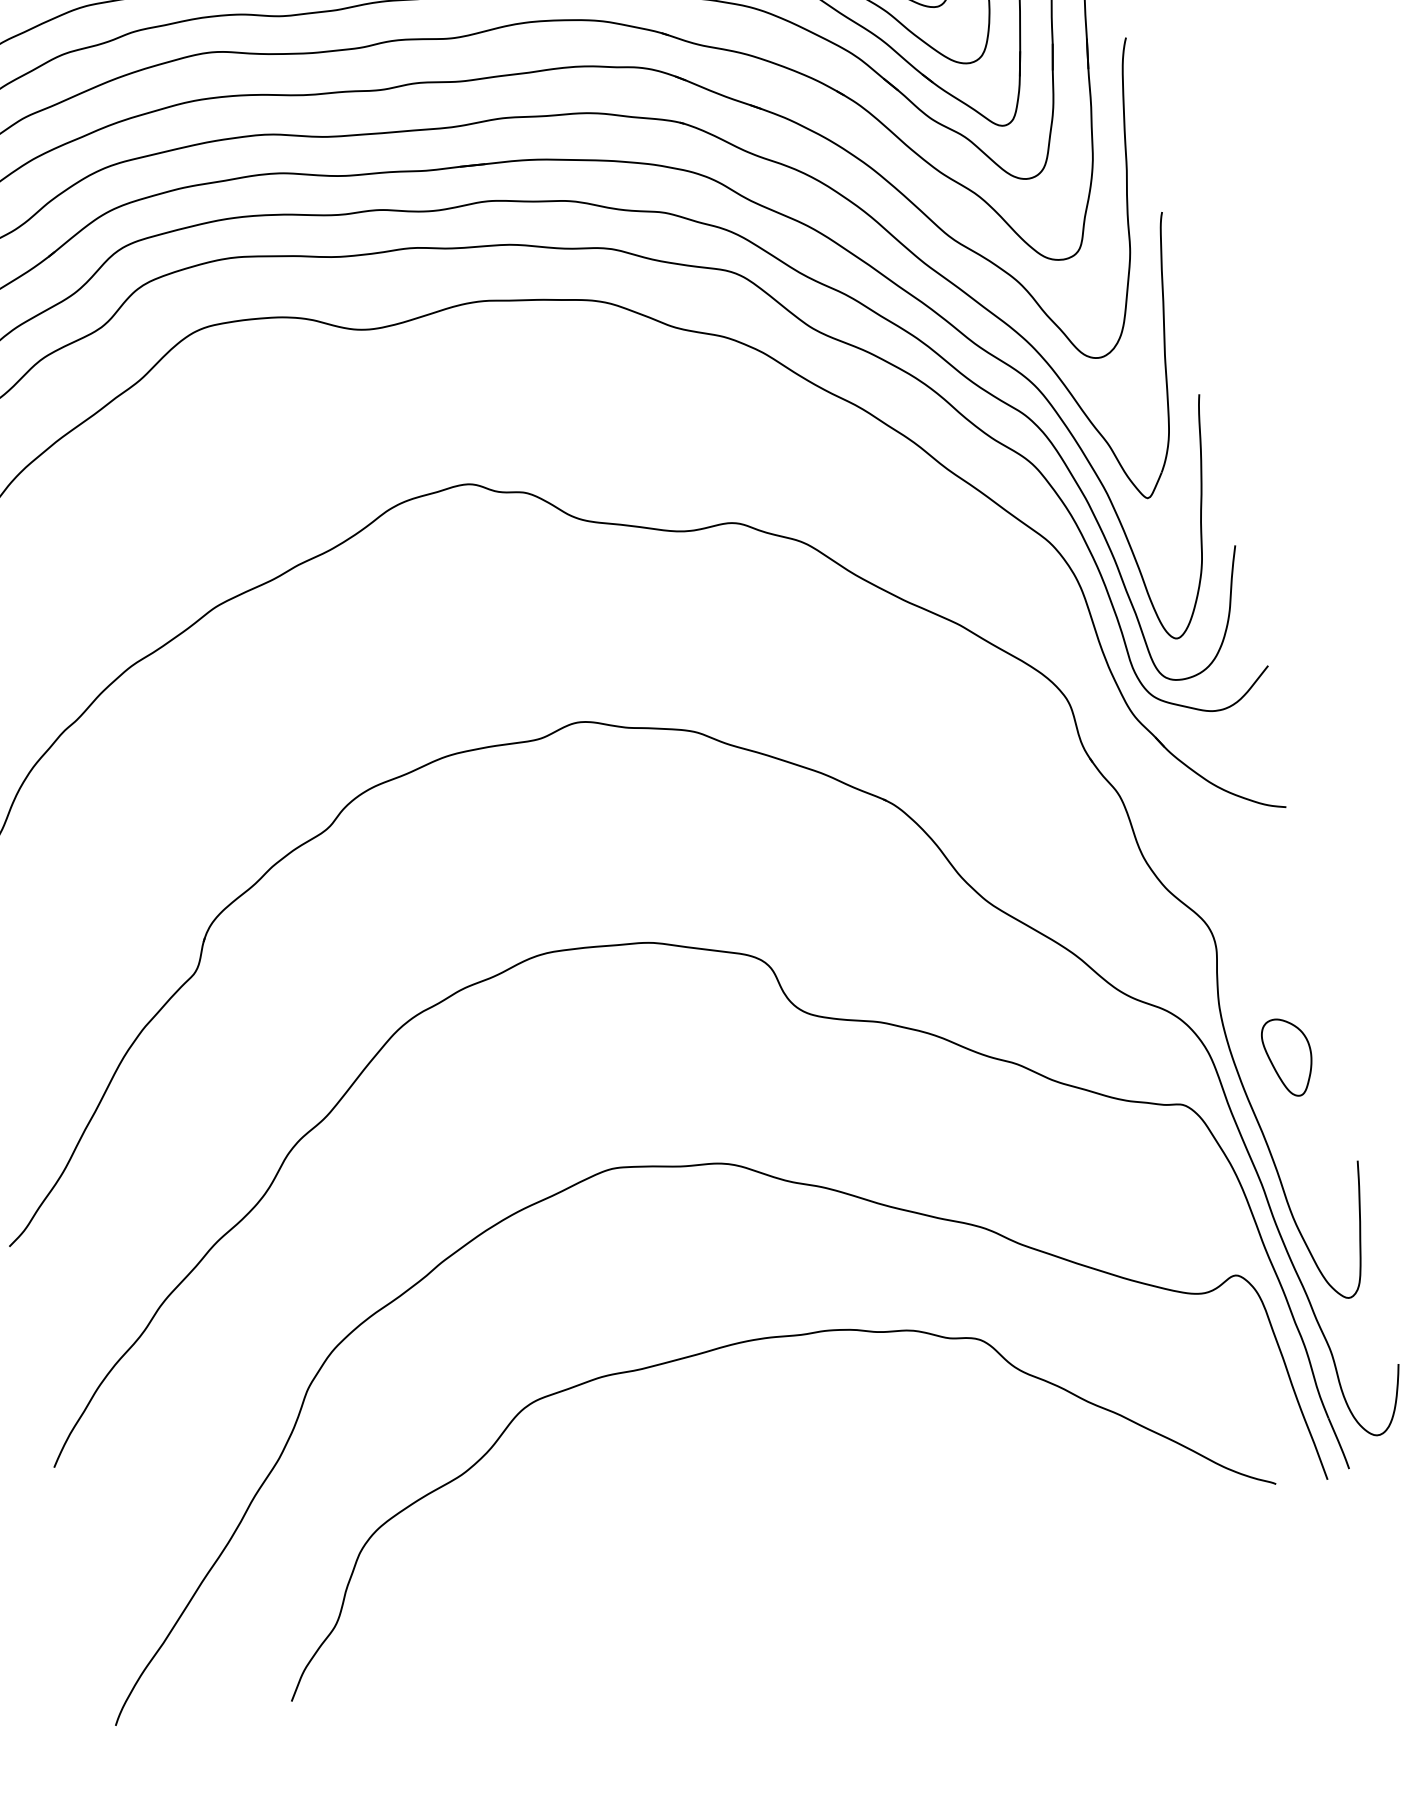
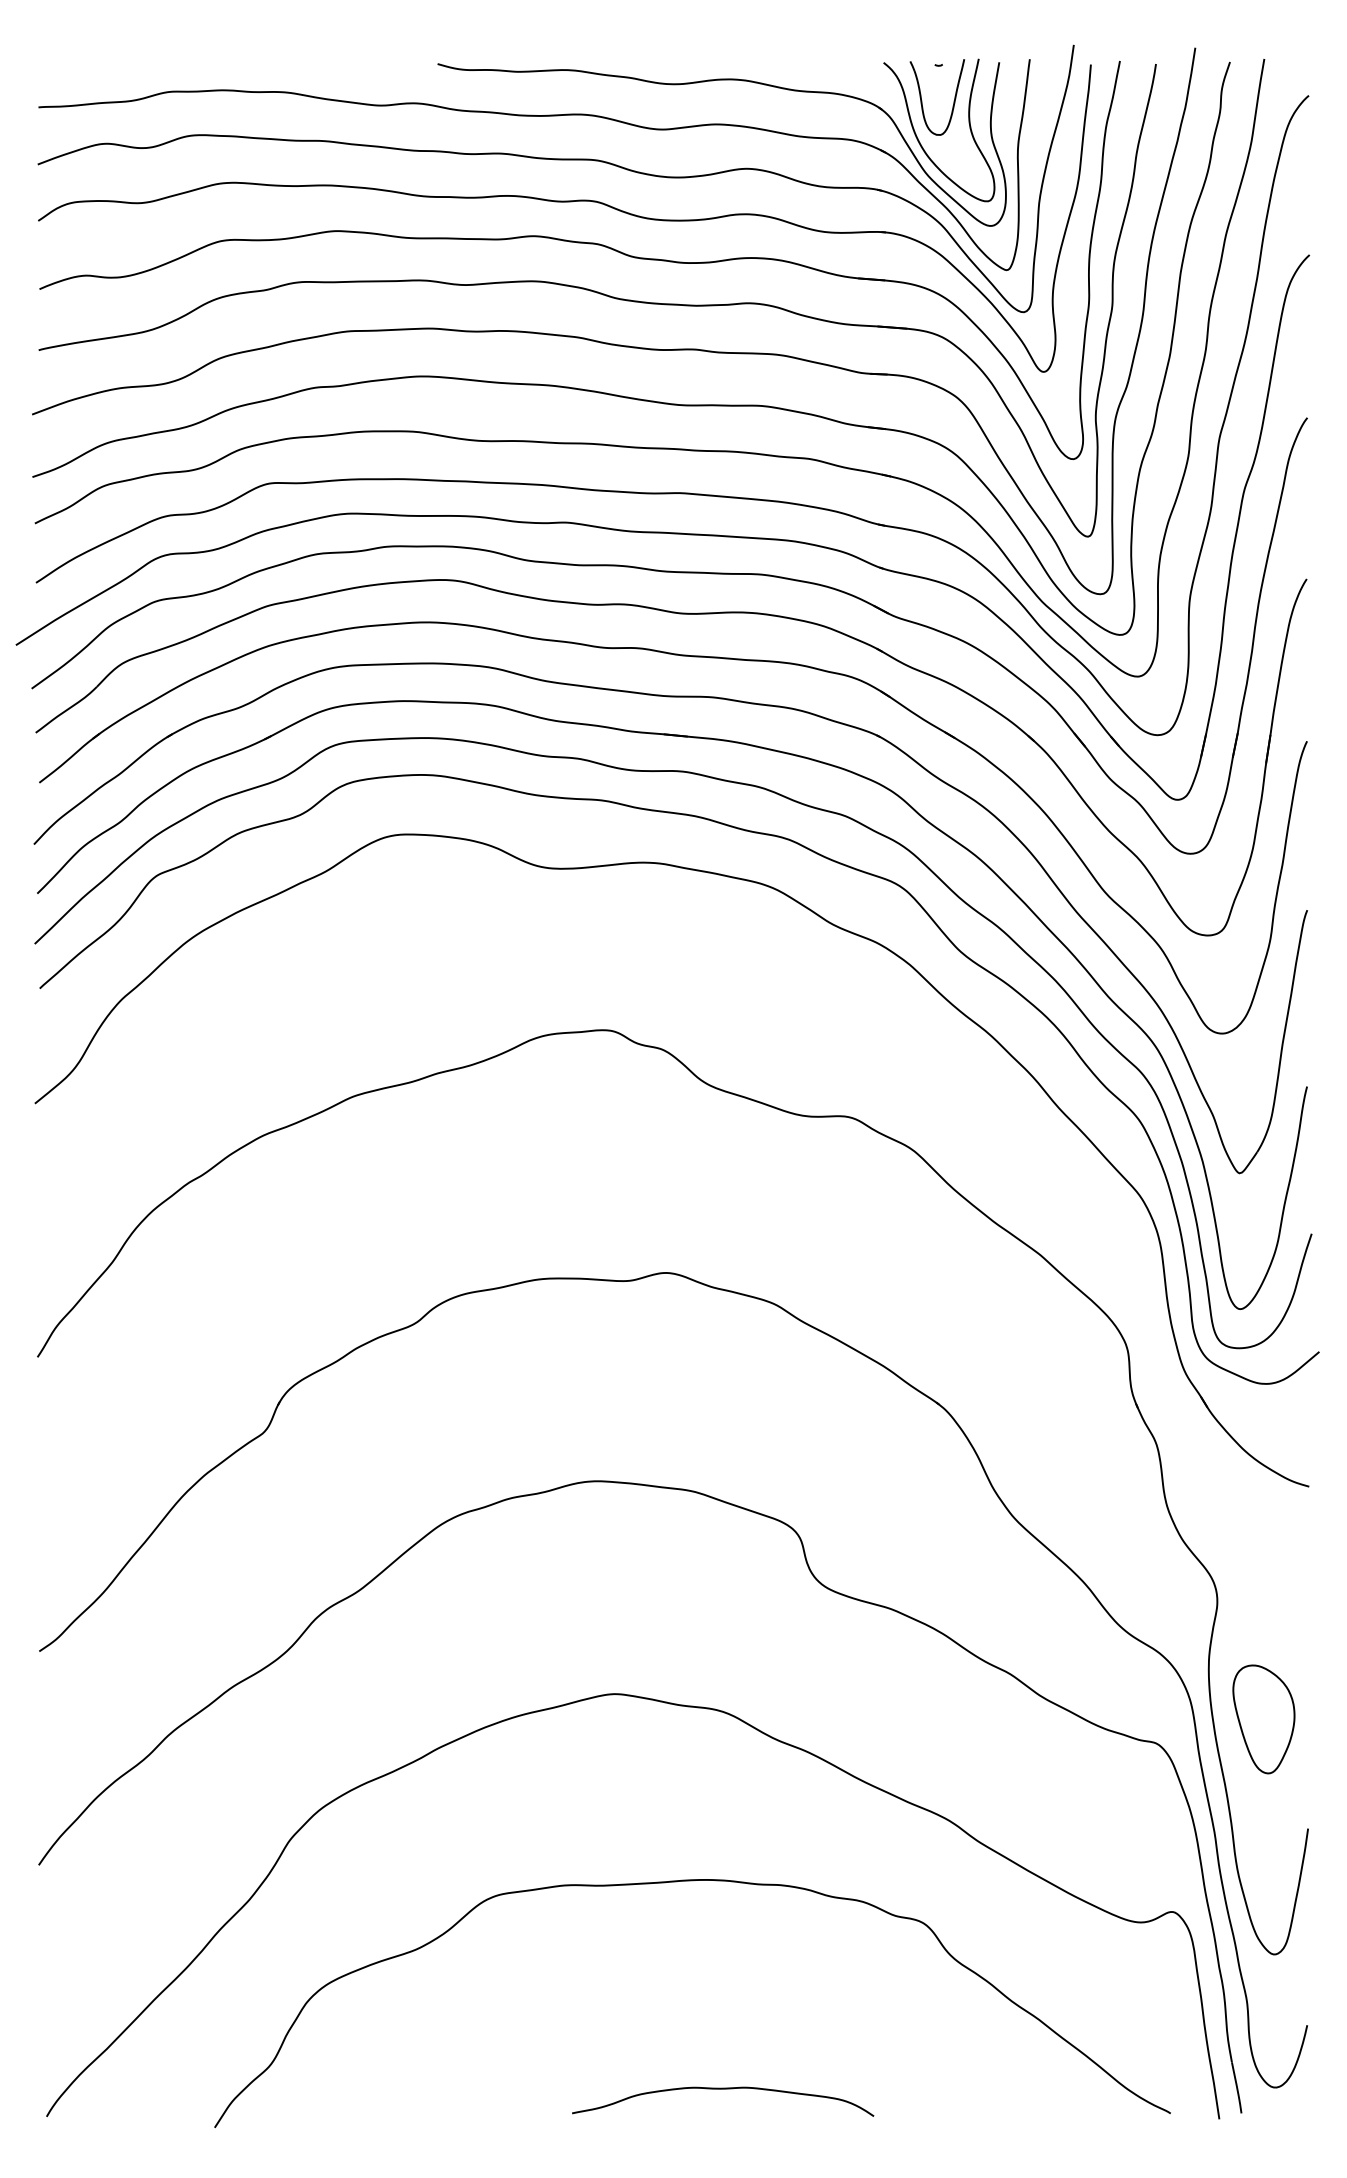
part: (1288, 1057) -> (1263, 1719), size x1.43
curve: (809, 1554) -> (723, 2089), added

